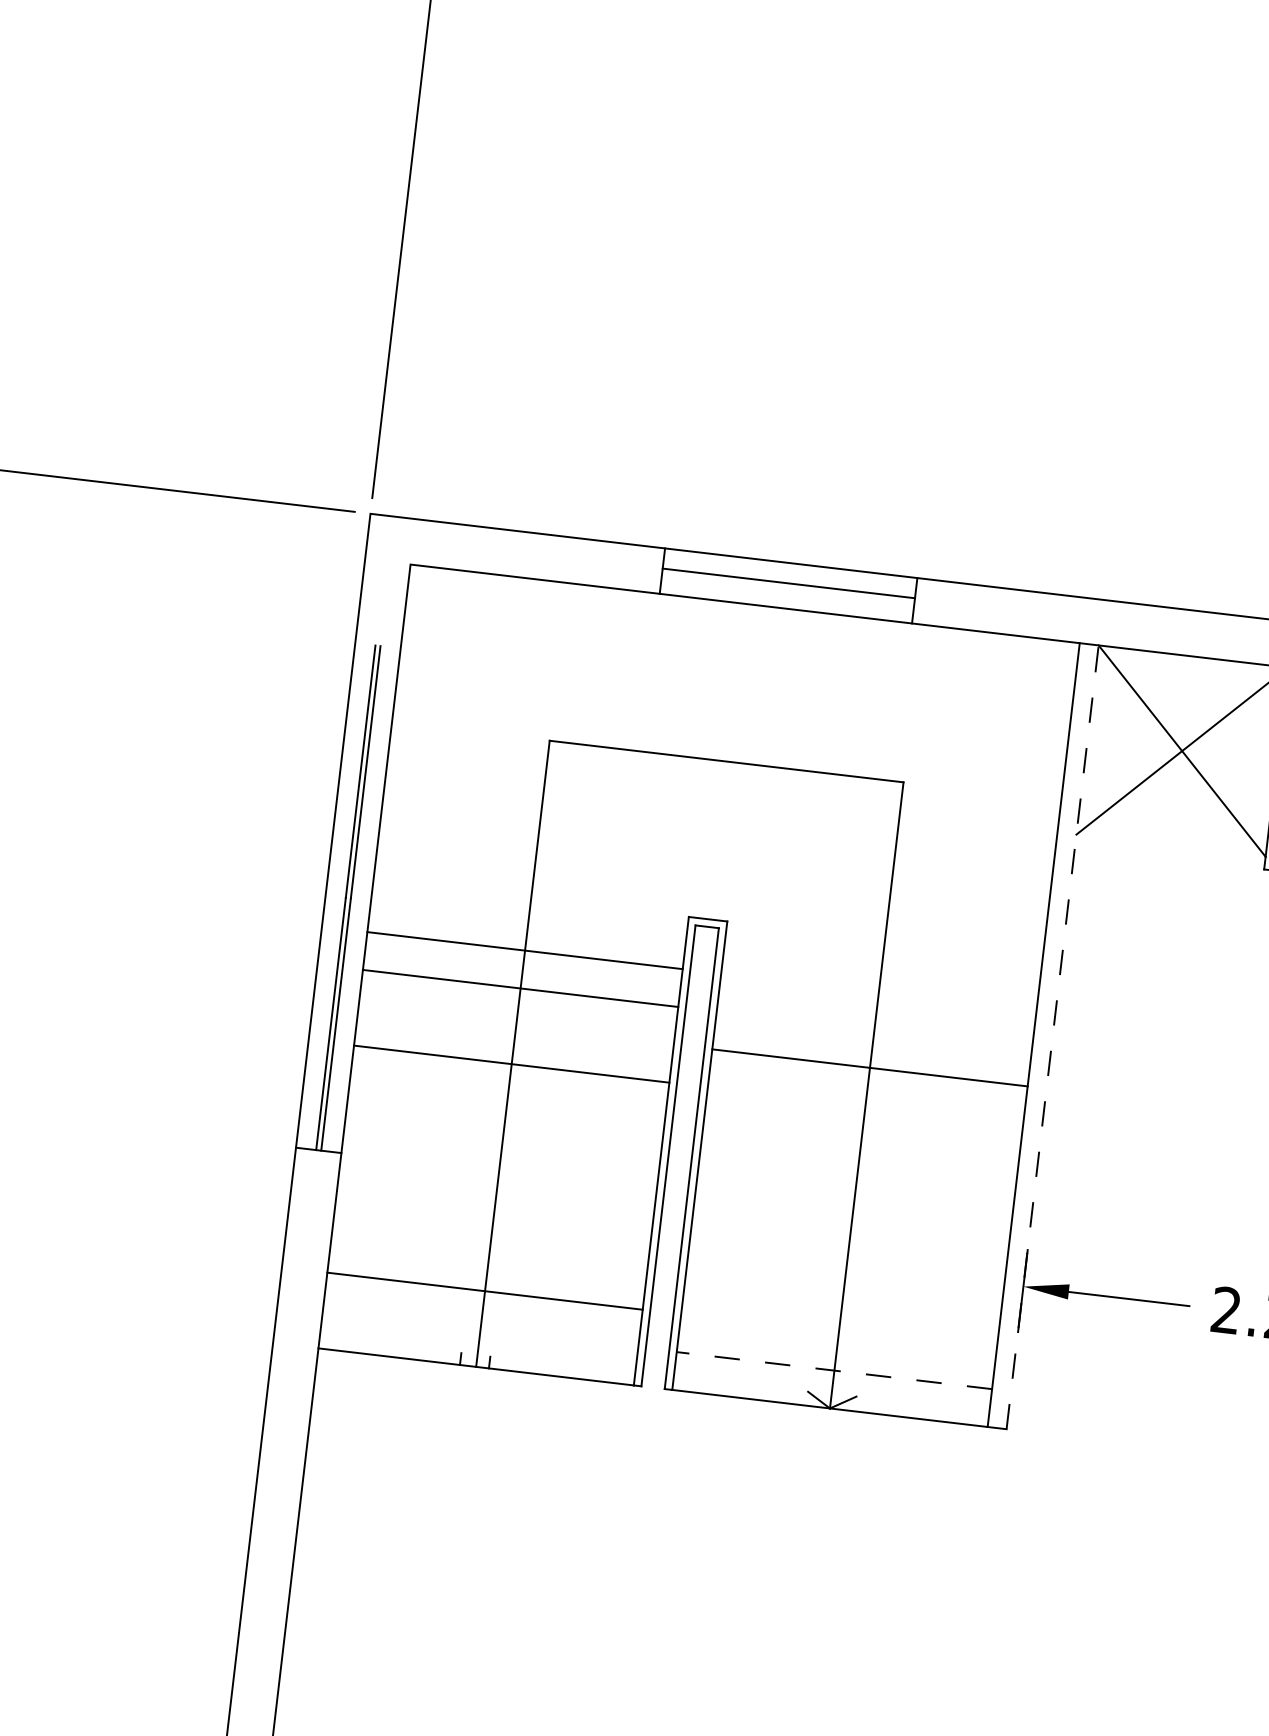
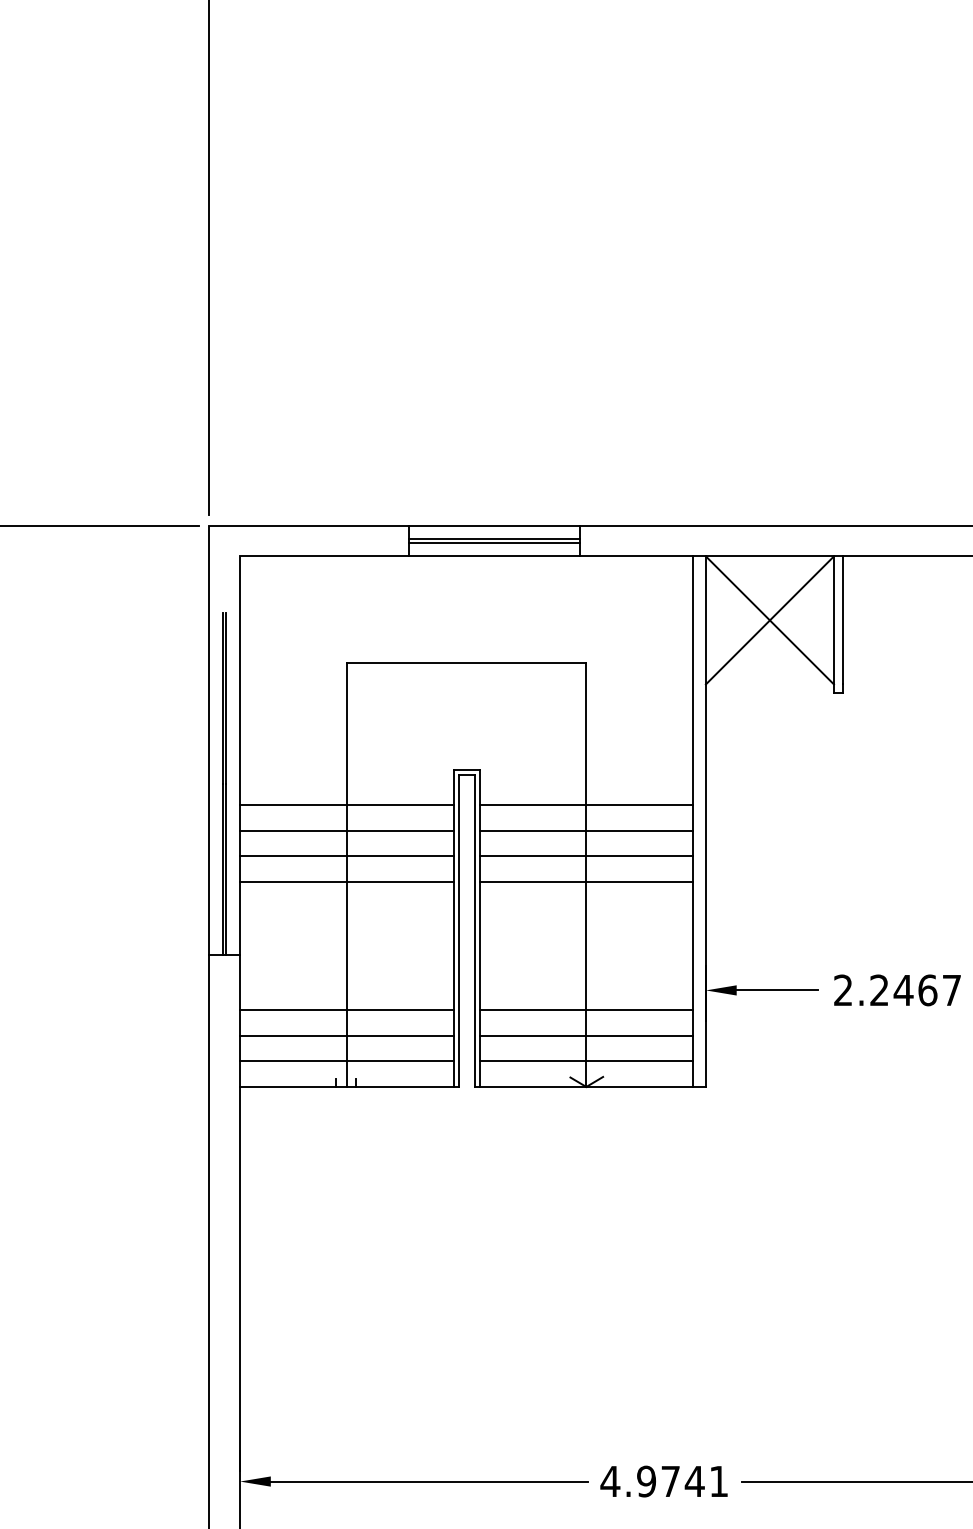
line: (787, 588) -> (493, 542), added
line: (879, 992) -> (586, 805), added
line: (515, 1026) -> (346, 856), added
line: (874, 1029) -> (586, 830), added
line: (1052, 1036) -> (705, 821), dashed -> solid
line: (865, 1106) -> (586, 882), added
line: (488, 1253) -> (346, 1010), added
line: (843, 1295) -> (586, 1010), added
line: (480, 1329) -> (346, 1061), added
line: (839, 1332) -> (586, 1035), added
line: (834, 1370) -> (586, 1061), dashed -> solid

